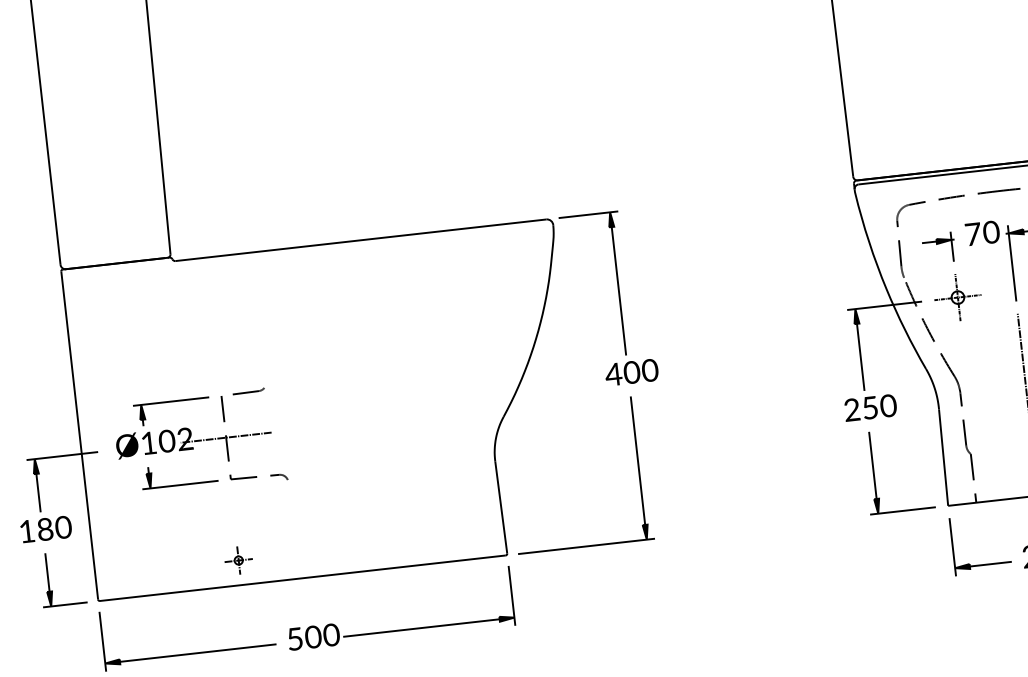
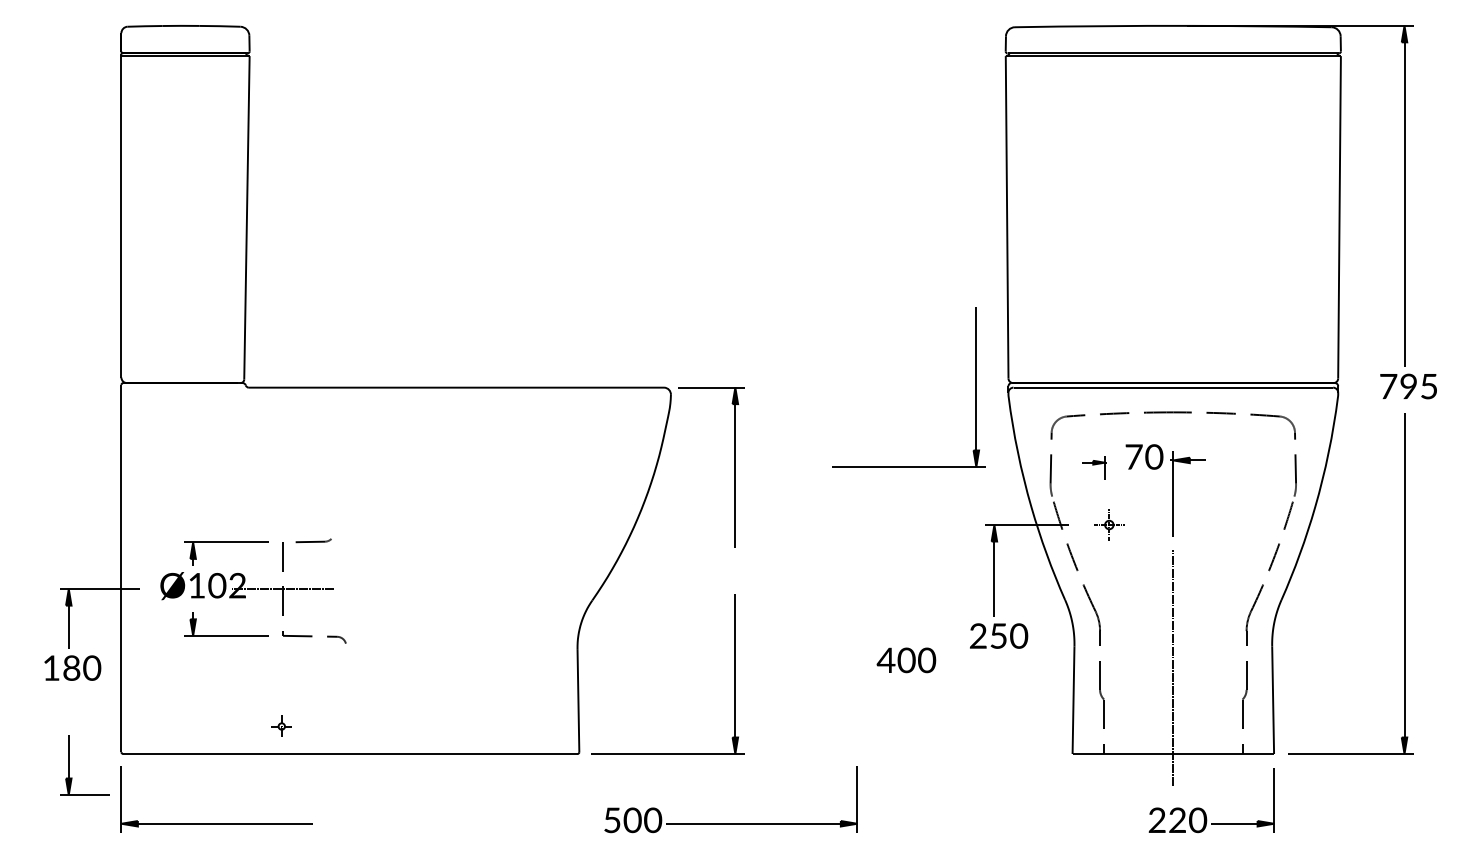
part: (824, 188) -> (975, 387), added
part: (939, 247) -> (1094, 467), size x0.7
part: (958, 297) -> (1109, 524), size x0.6
text: (631, 372) -> (906, 660), moved
part: (873, 473) -> (994, 708), removed
part: (238, 560) -> (281, 726), size x0.7
part: (982, 564) -> (1103, 823), removed
part: (48, 580) -> (69, 765), moved
part: (401, 630) -> (730, 823), moved

